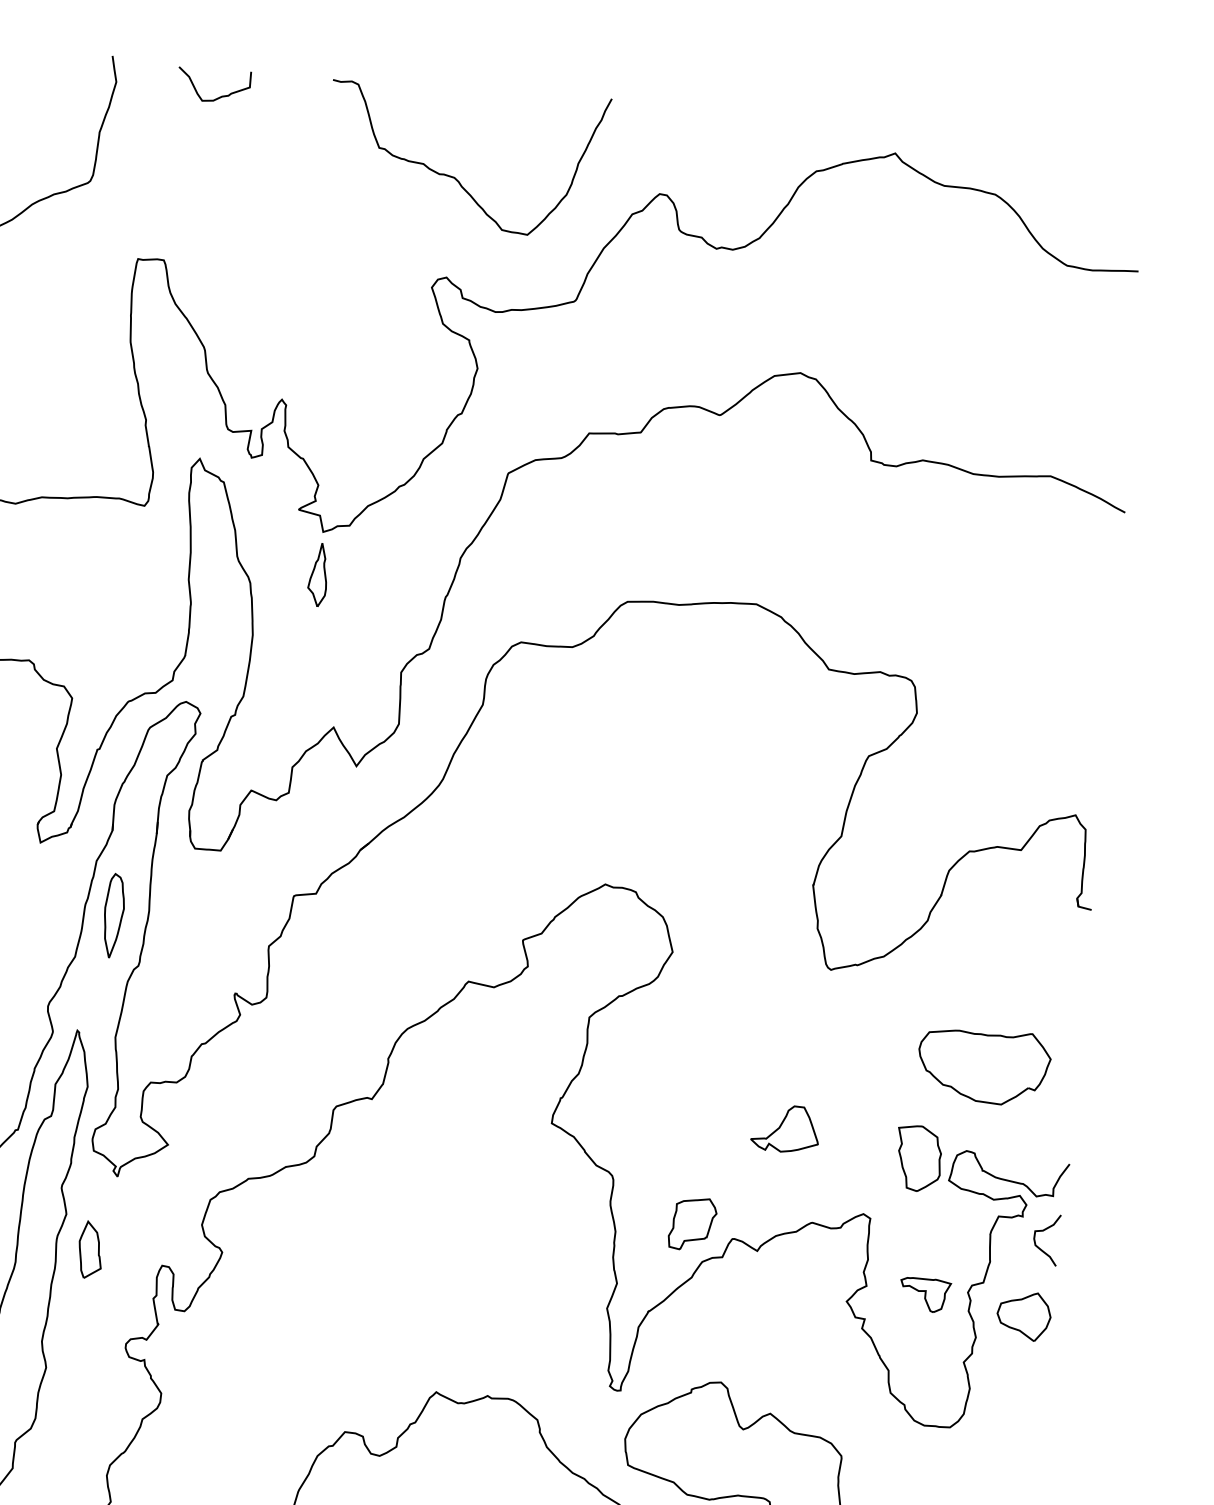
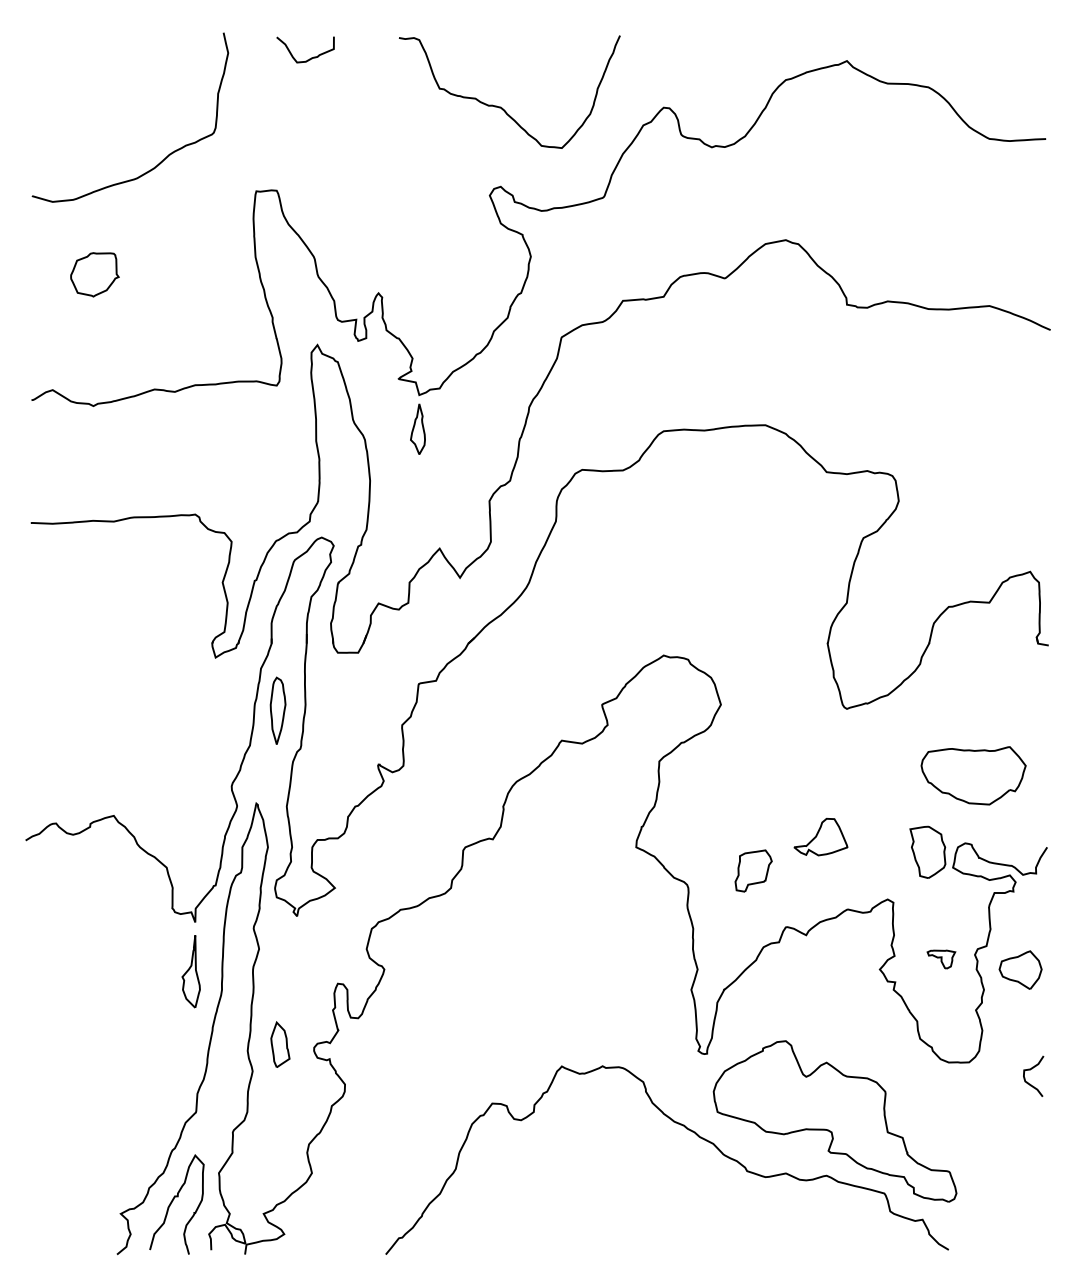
part: (692, 1223) -> (753, 870), moved
curve: (1043, 1232) -> (1030, 1070), moved
part: (90, 1249) -> (280, 1044), moved
part: (925, 1295) -> (941, 959), size x0.7

